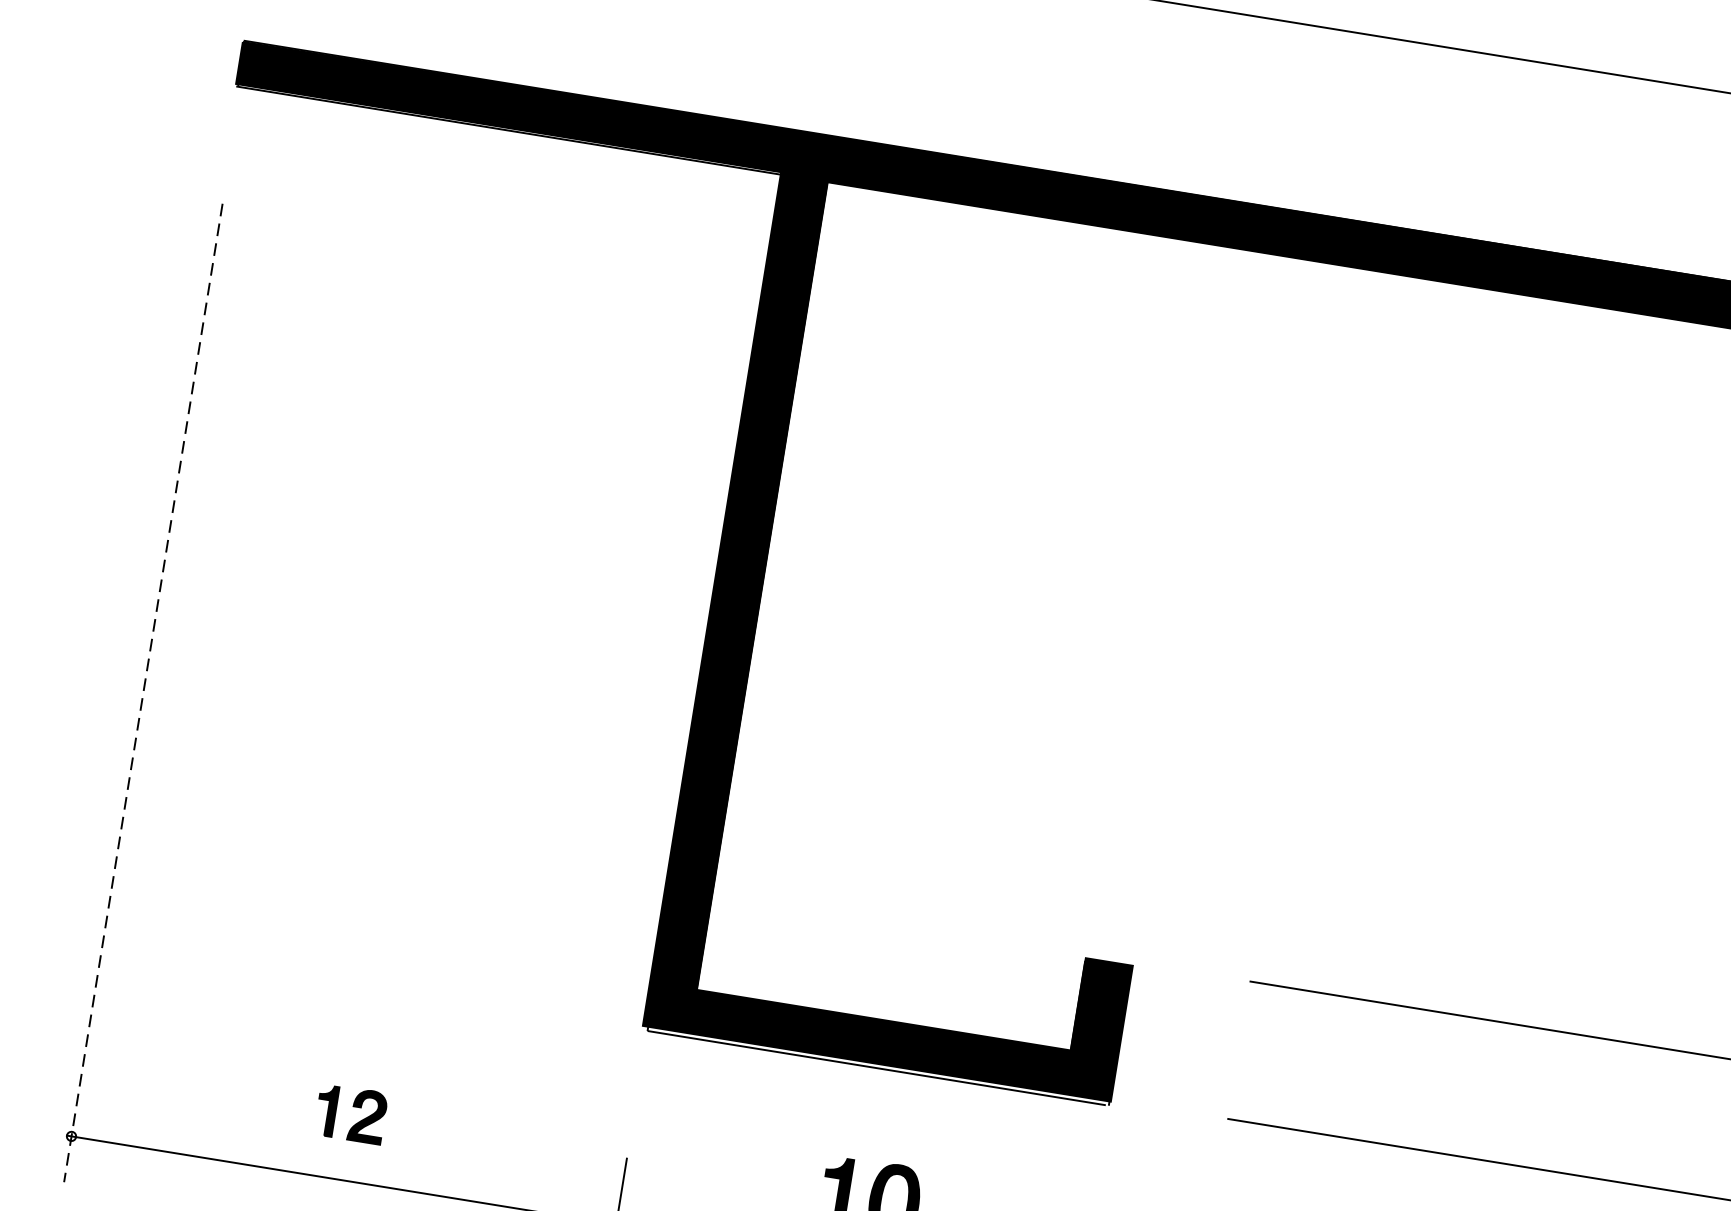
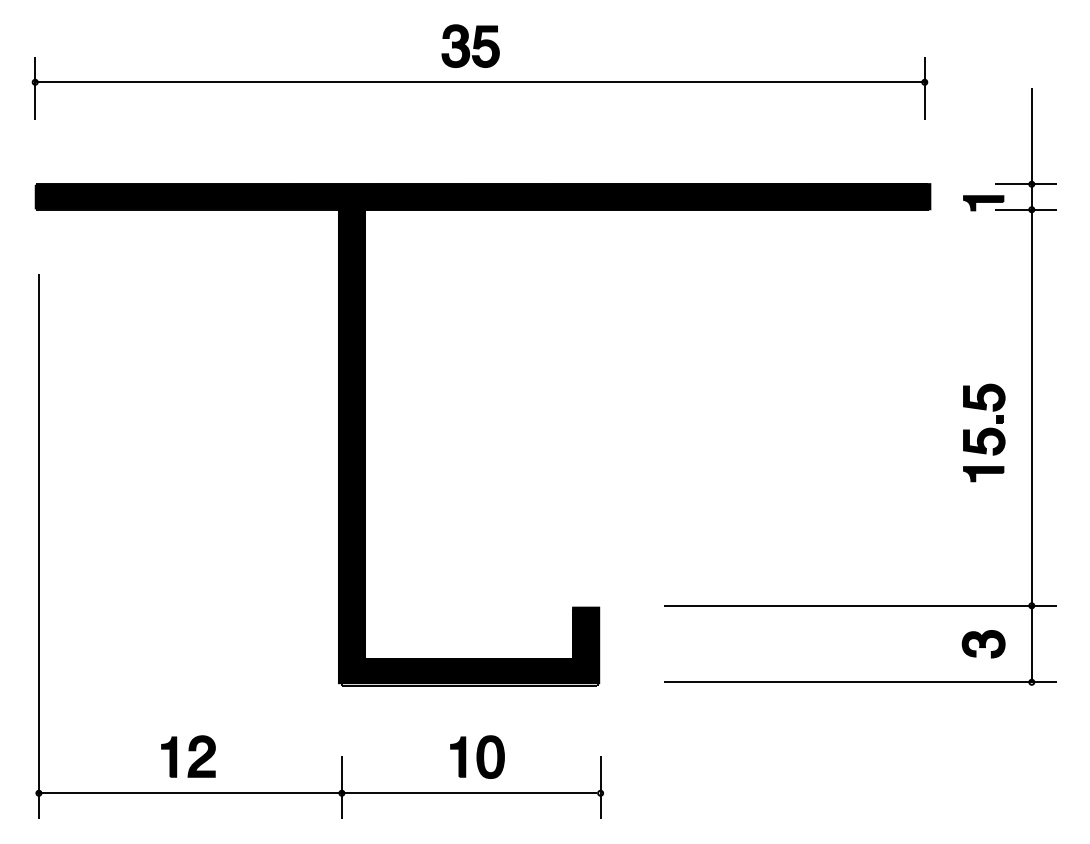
line: (142, 694) -> (38, 547), dashed -> solid
part: (351, 1113) -> (188, 756), size x1.43

